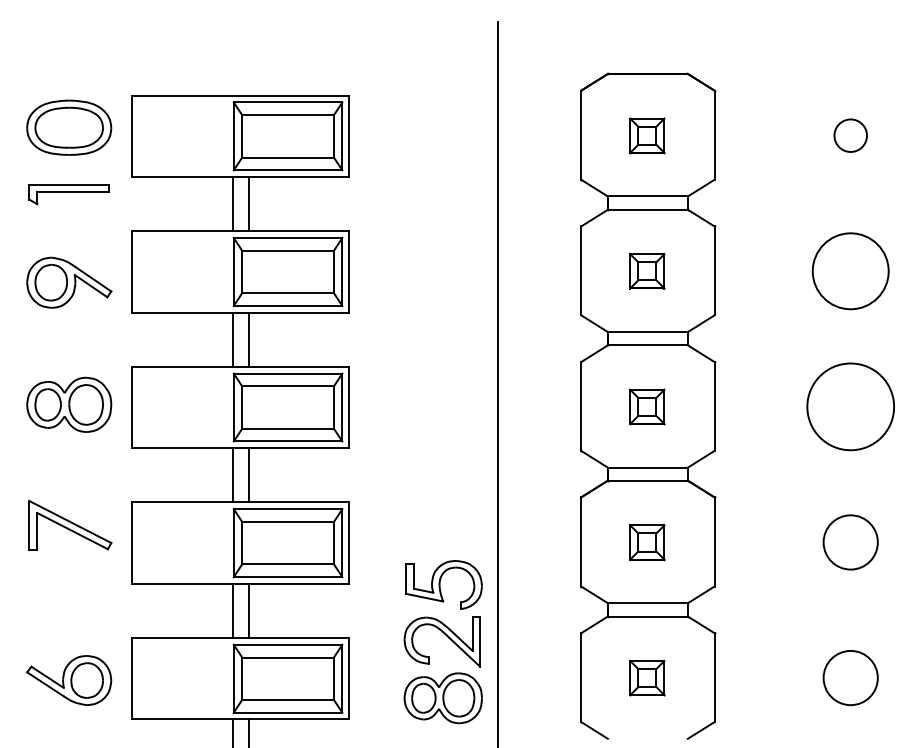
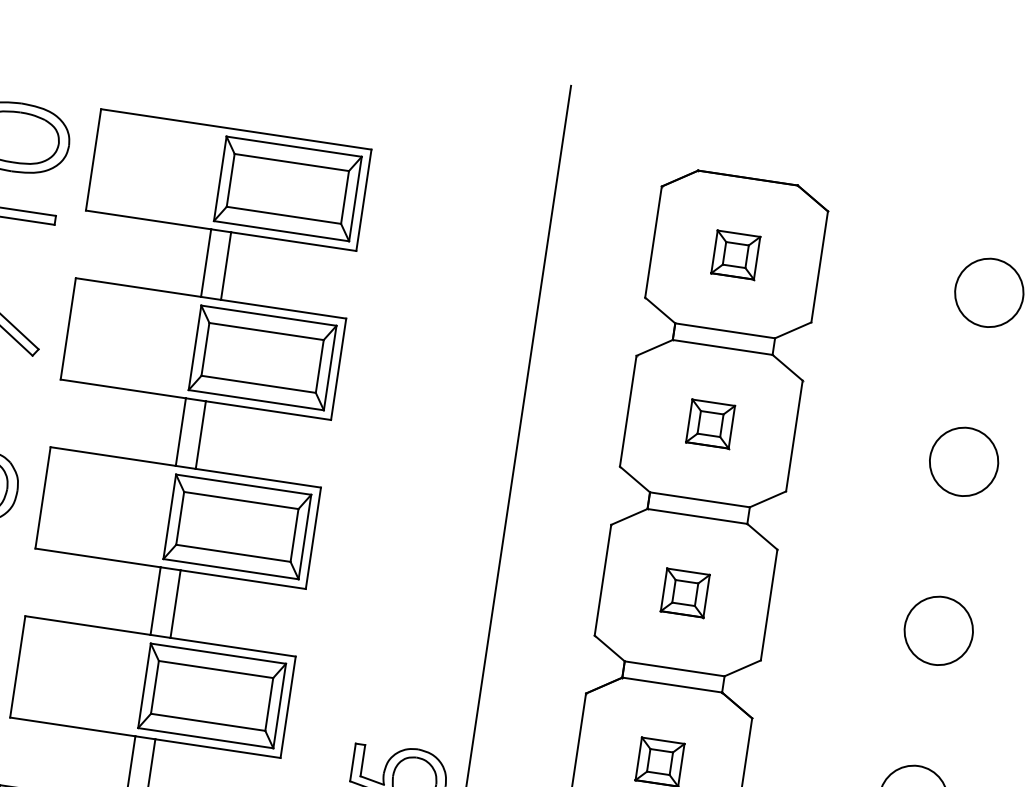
circle: (850, 135) -> (989, 292), size x1.67
circle: (850, 271) -> (963, 462), size x0.71
circle: (850, 406) -> (938, 630), size x0.62

